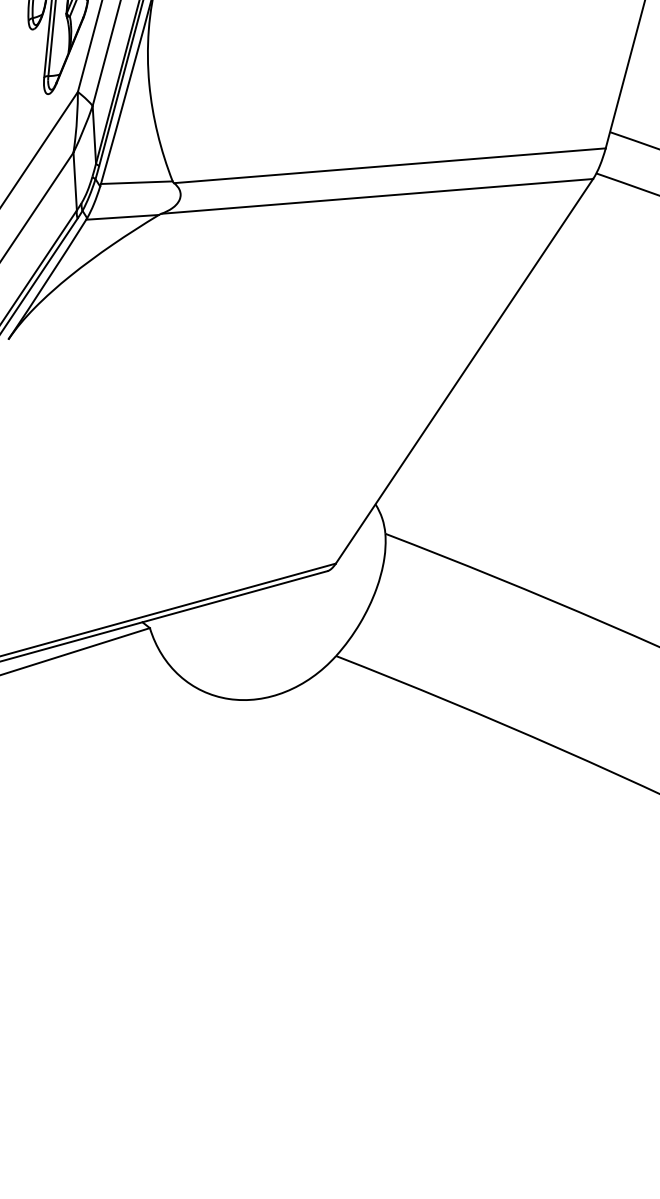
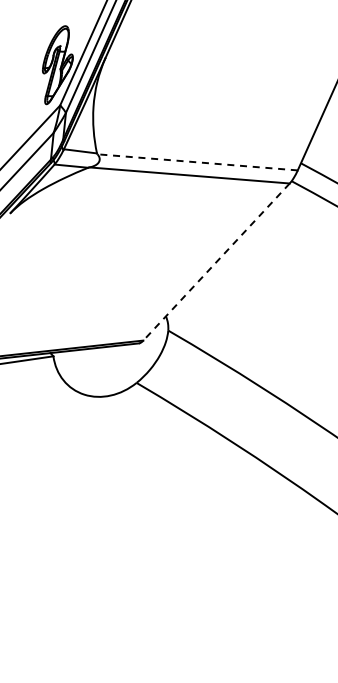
line: (389, 166) -> (197, 162), solid -> dashed
line: (464, 372) -> (216, 262), solid -> dashed

